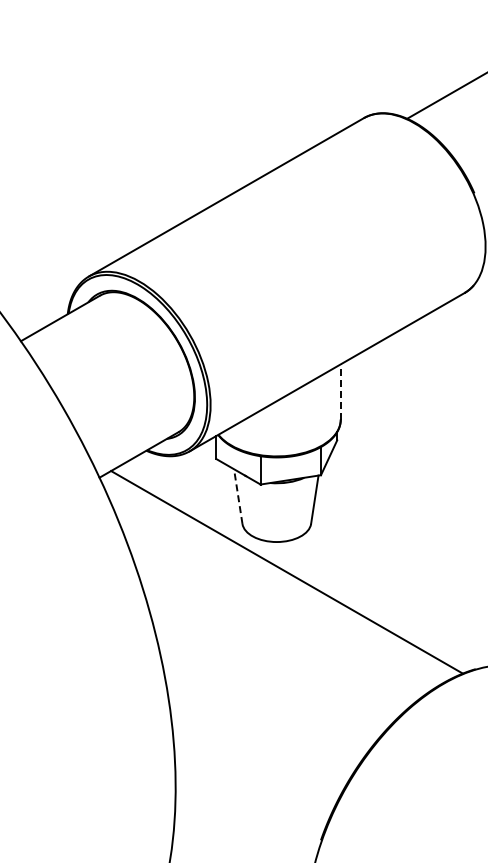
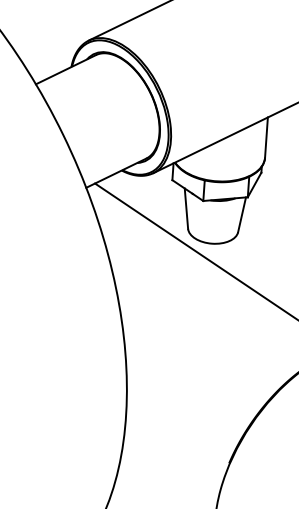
line: (340, 391) -> (266, 137), dashed -> solid
line: (238, 496) -> (186, 208), dashed -> solid

